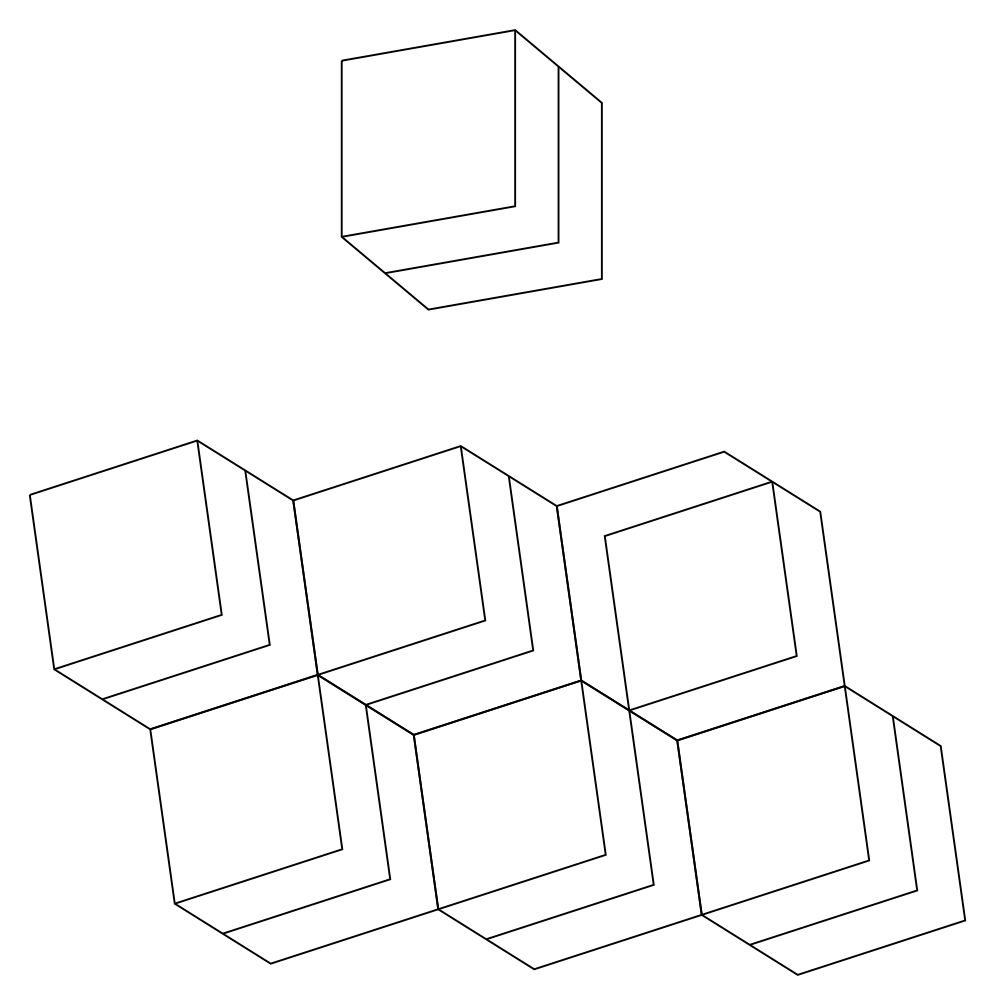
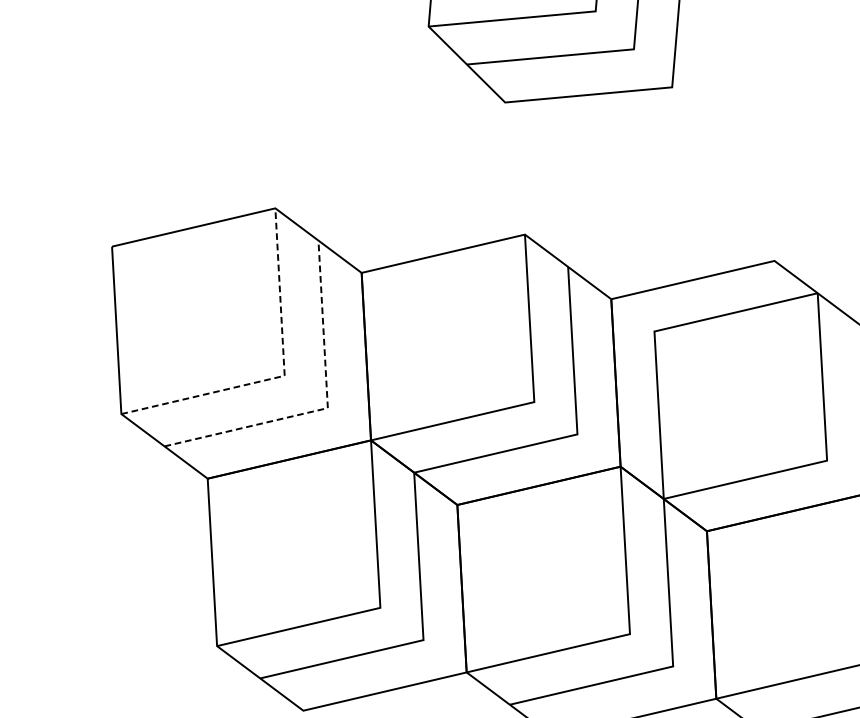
line: (221, 614) -> (284, 375), solid -> dashed
line: (269, 644) -> (327, 407), solid -> dashed

